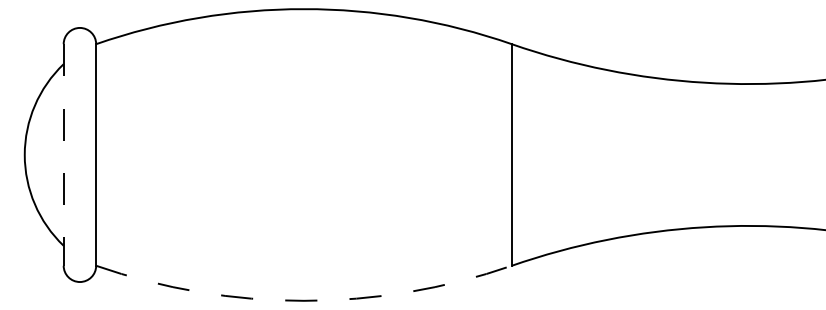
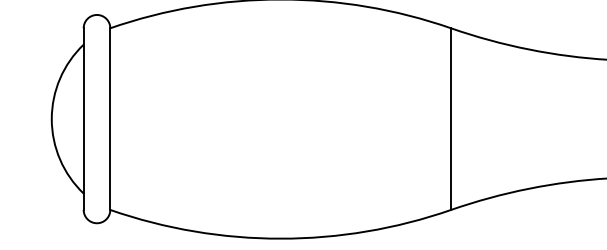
line: (63, 154) -> (83, 118), dashed -> solid
arc: (304, 300) -> (281, 238), dashed -> solid

